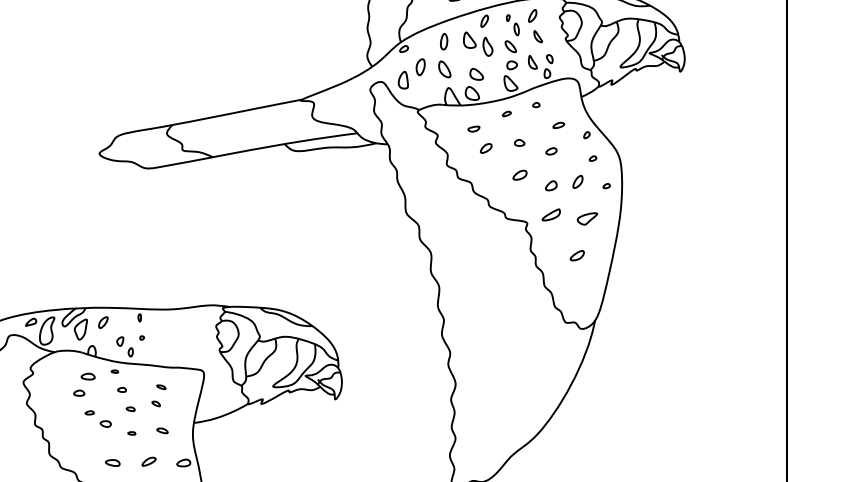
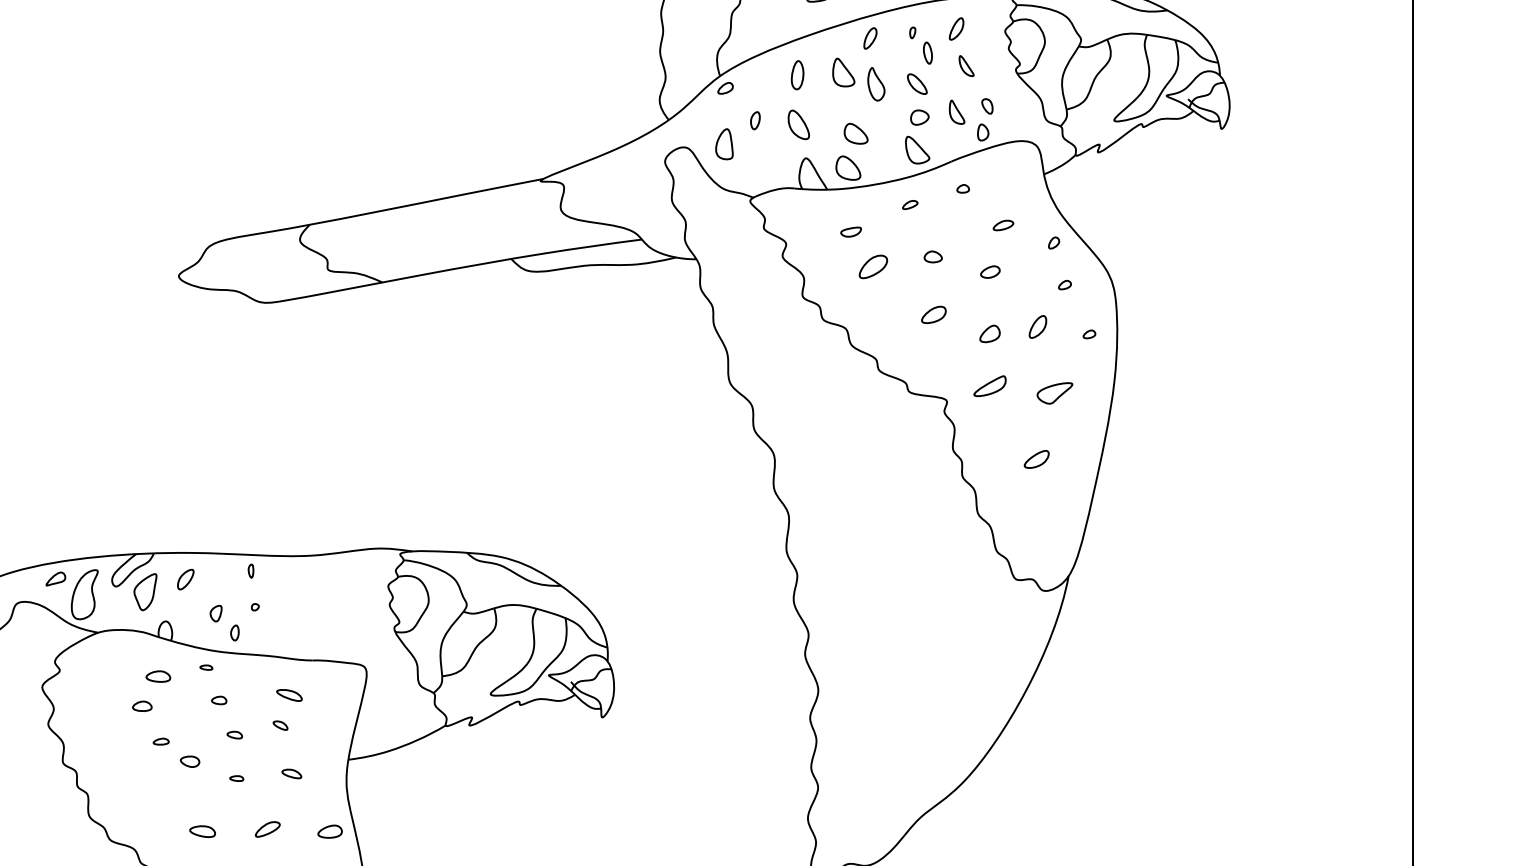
part: (420, 66) -> (755, 119), size x0.6
part: (485, 148) -> (871, 266), size x1.4
part: (161, 387) -> (290, 696), size x1.6

